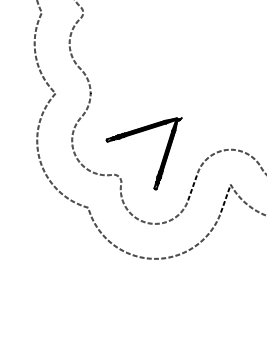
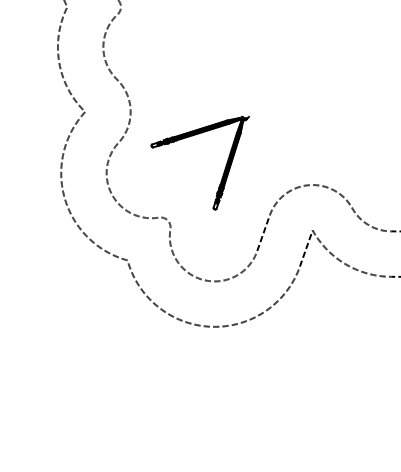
part: (162, 160) -> (223, 171), moved

